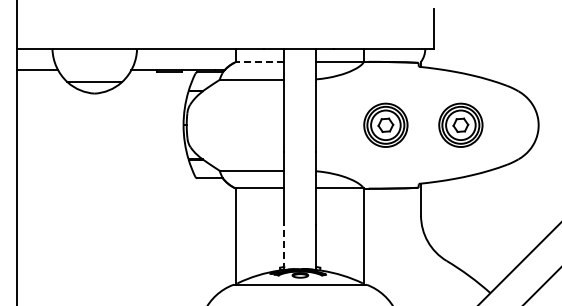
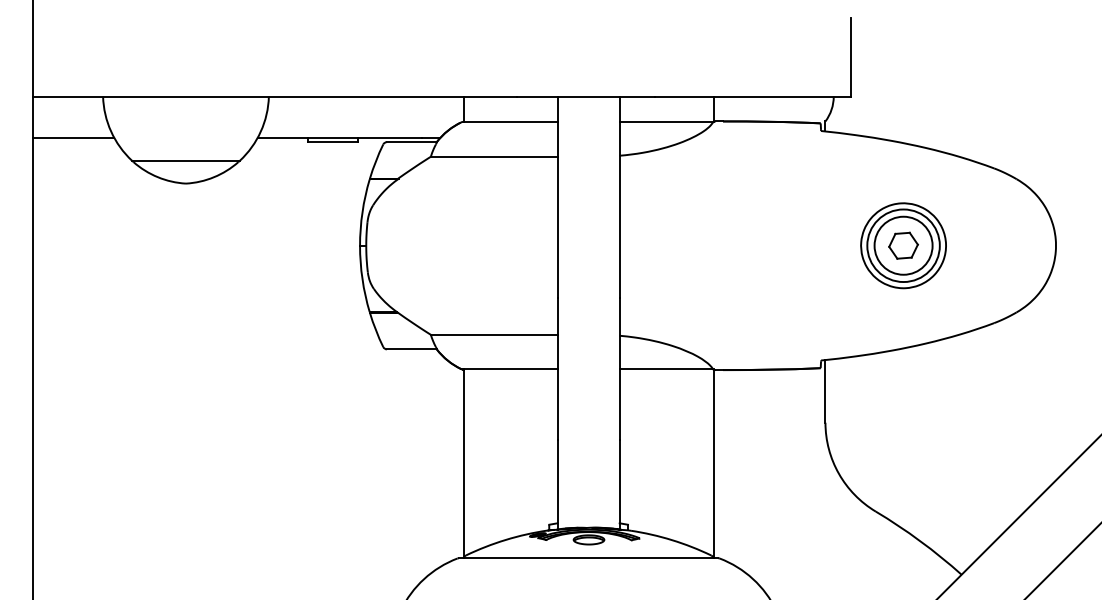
line: (259, 62) -> (508, 122), dashed -> solid
part: (385, 124) -> (755, 244), removed
line: (284, 247) -> (557, 485), dashed -> solid

